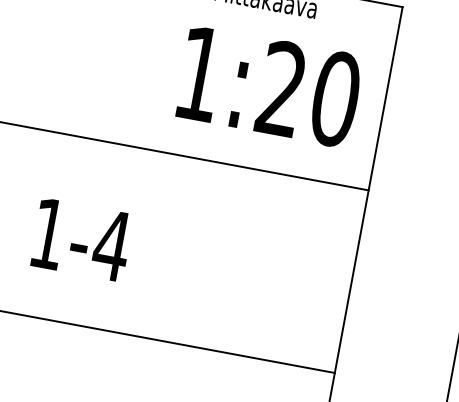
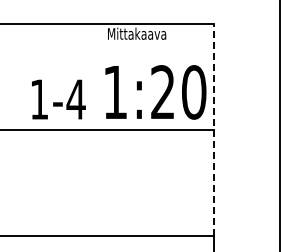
text: (268, 86) -> (155, 92), moved
line: (369, 189) -> (214, 129), solid -> dashed
text: (81, 239) -> (58, 99), moved

